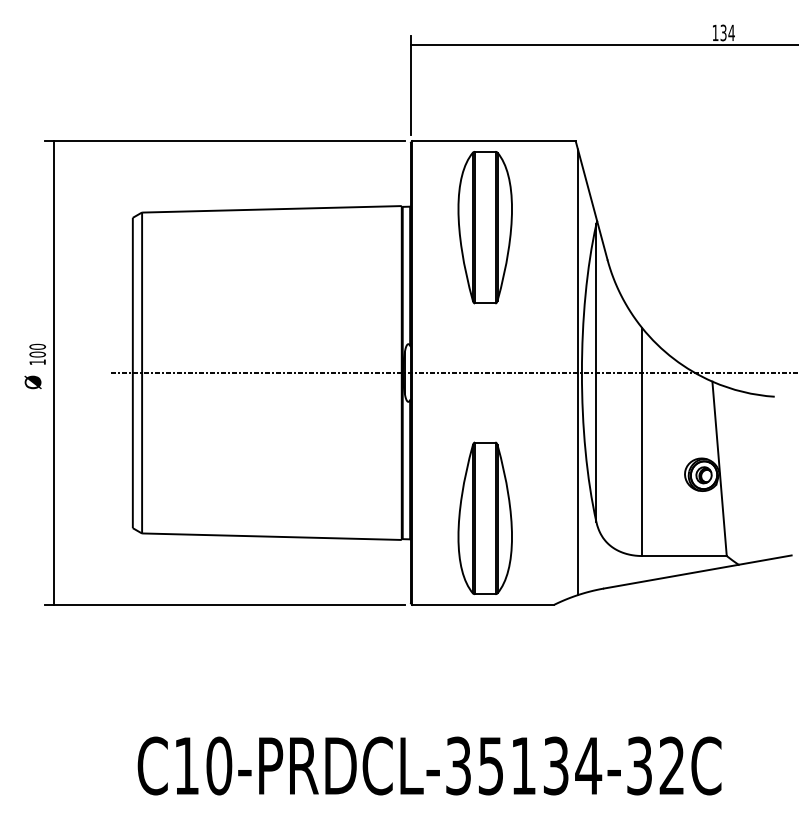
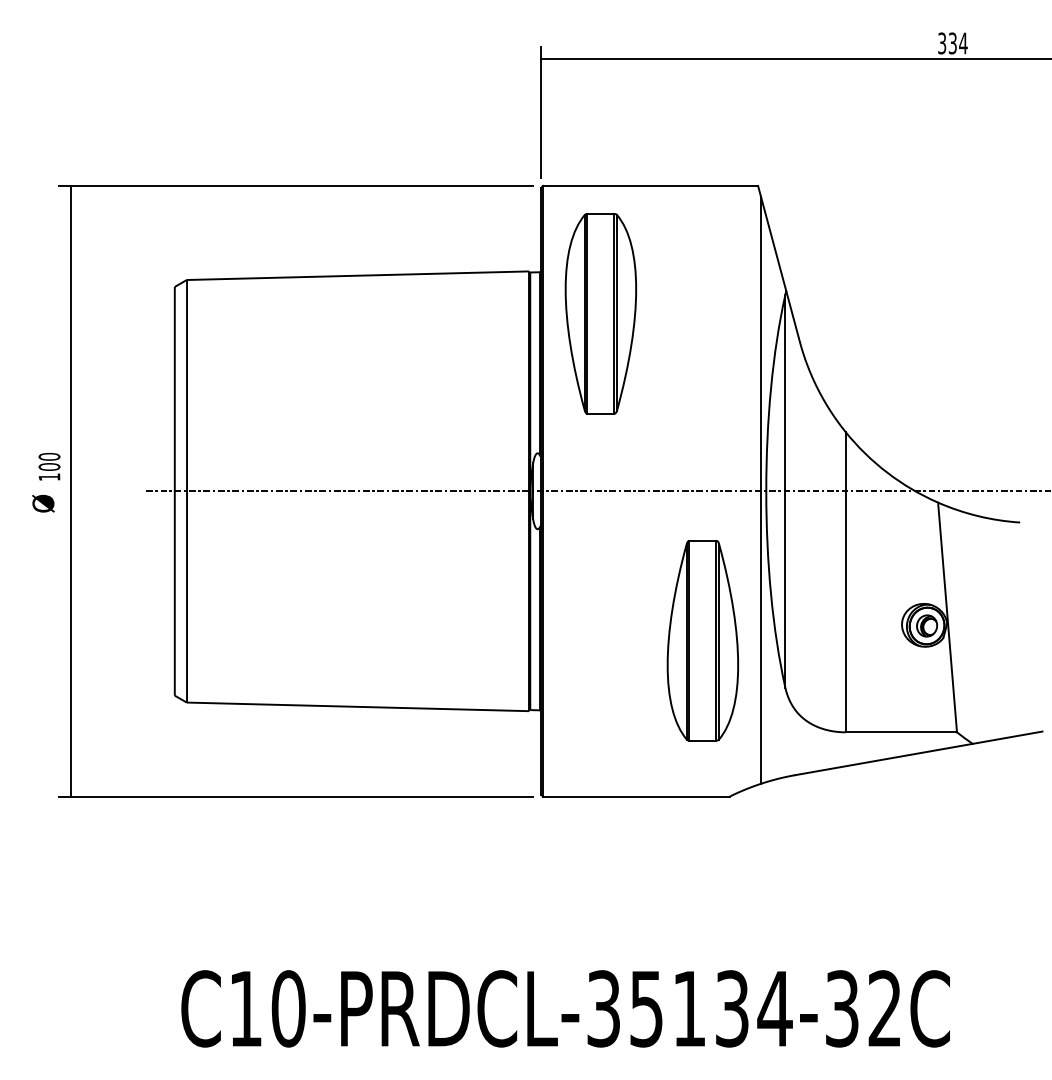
text: (715, 33) -> (942, 43), 134 -> 334
part: (484, 227) -> (600, 313), moved
part: (484, 518) -> (702, 640), moved

